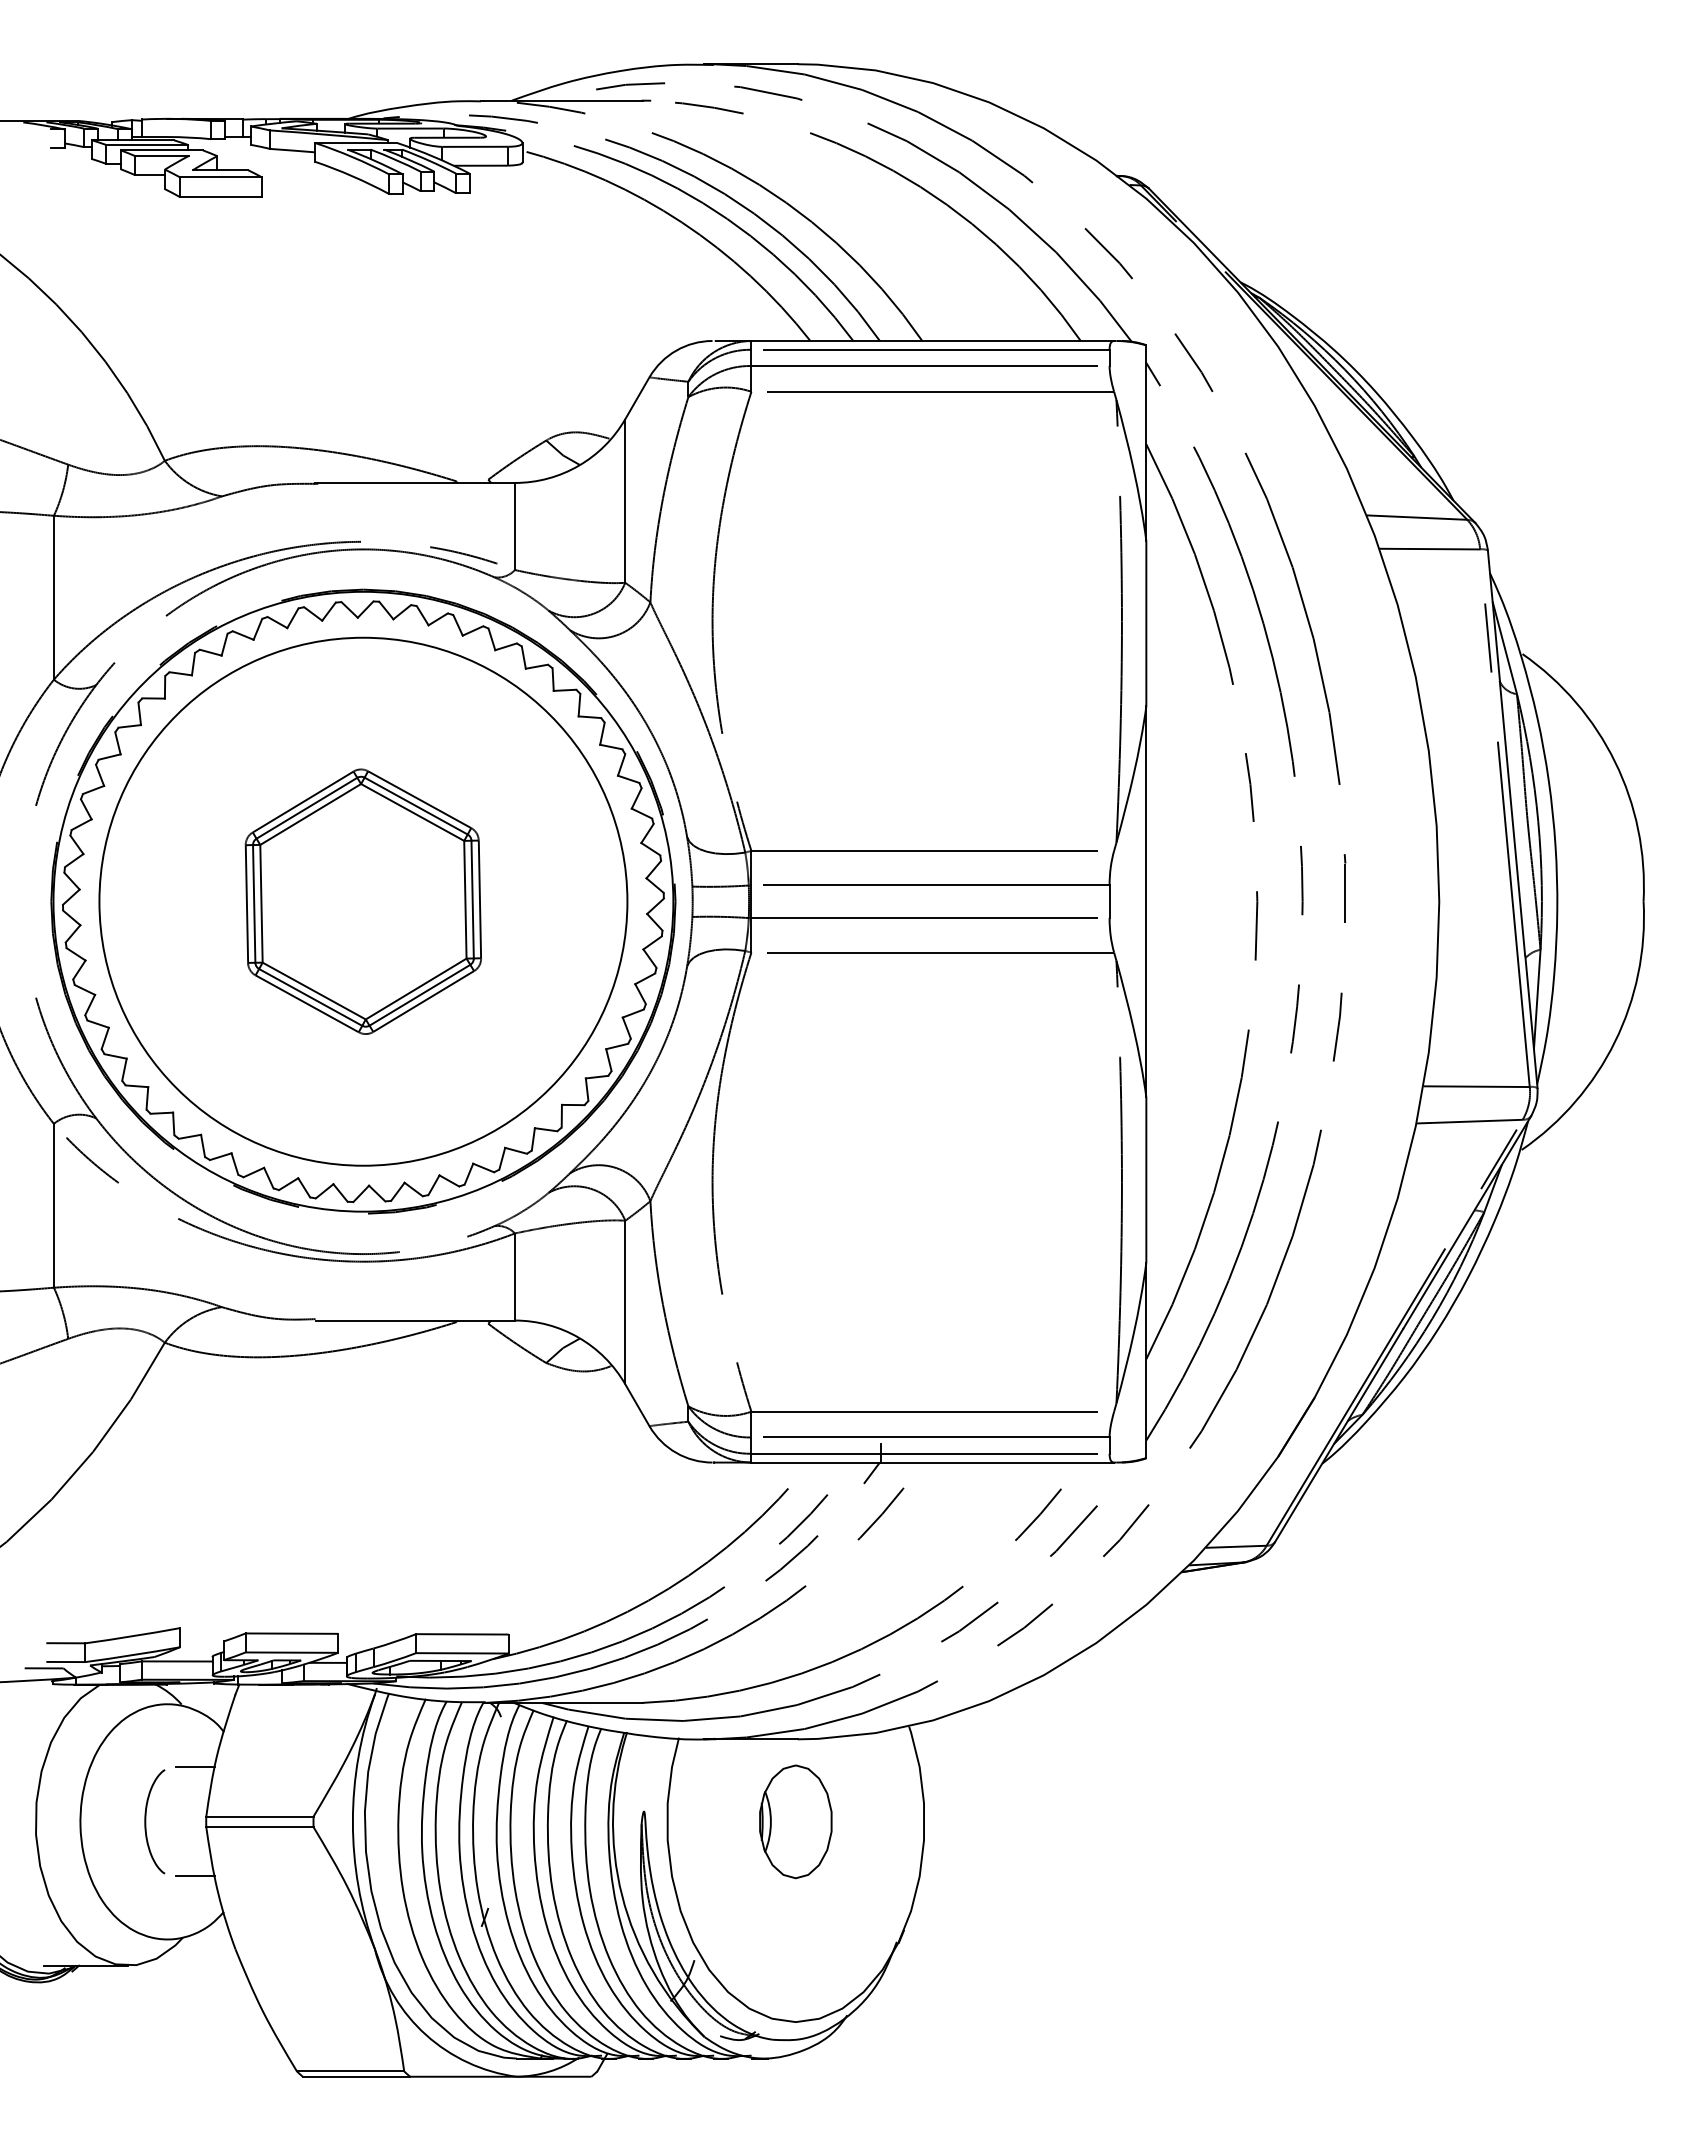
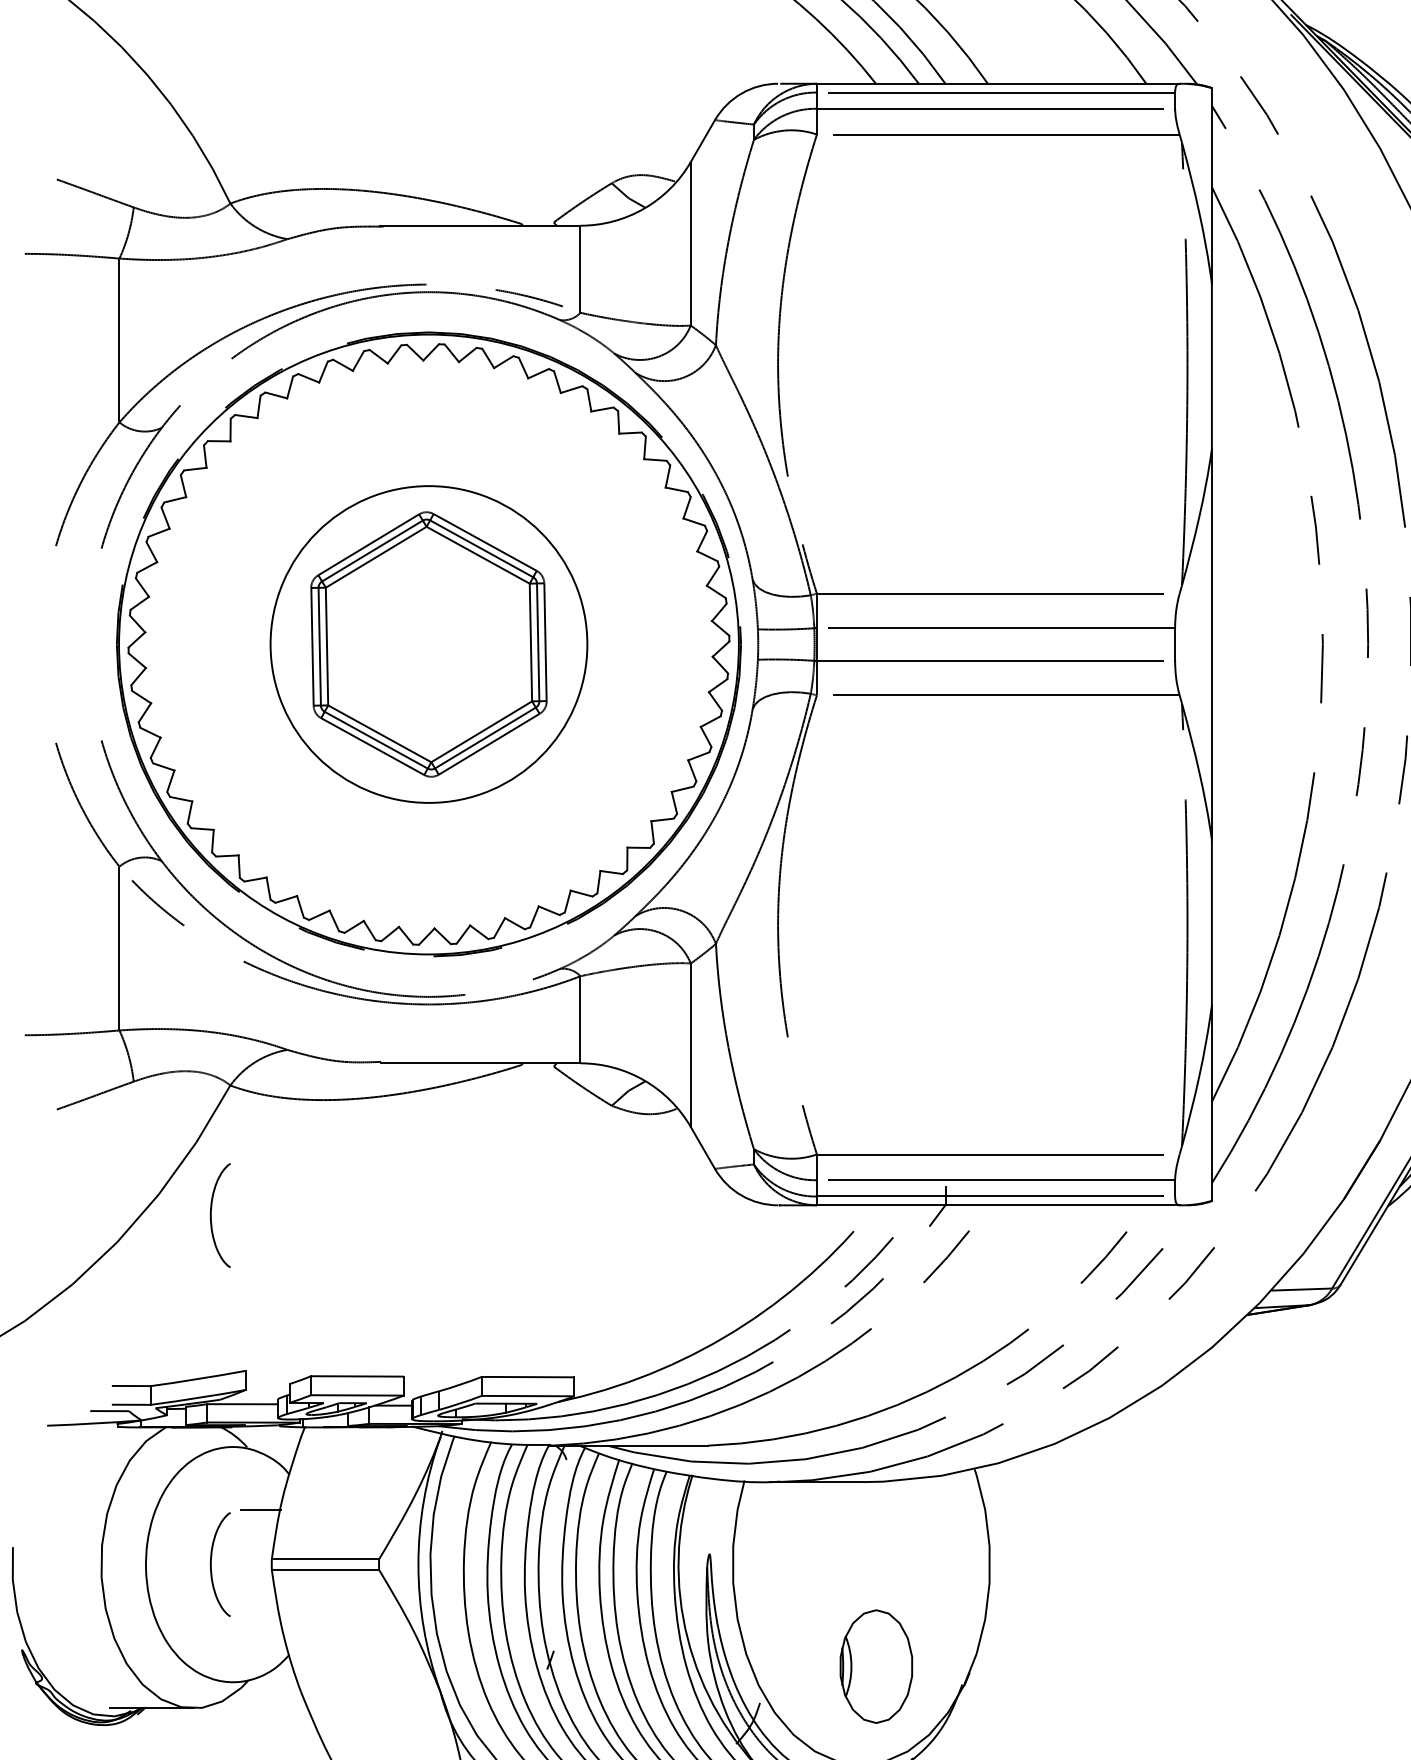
circle: (363, 901) -> (429, 644), size x0.6
curve: (146, 1472) -> (212, 1215), added
part: (795, 1821) -> (876, 1666), moved
line: (194, 1876) -> (260, 1619), removed

